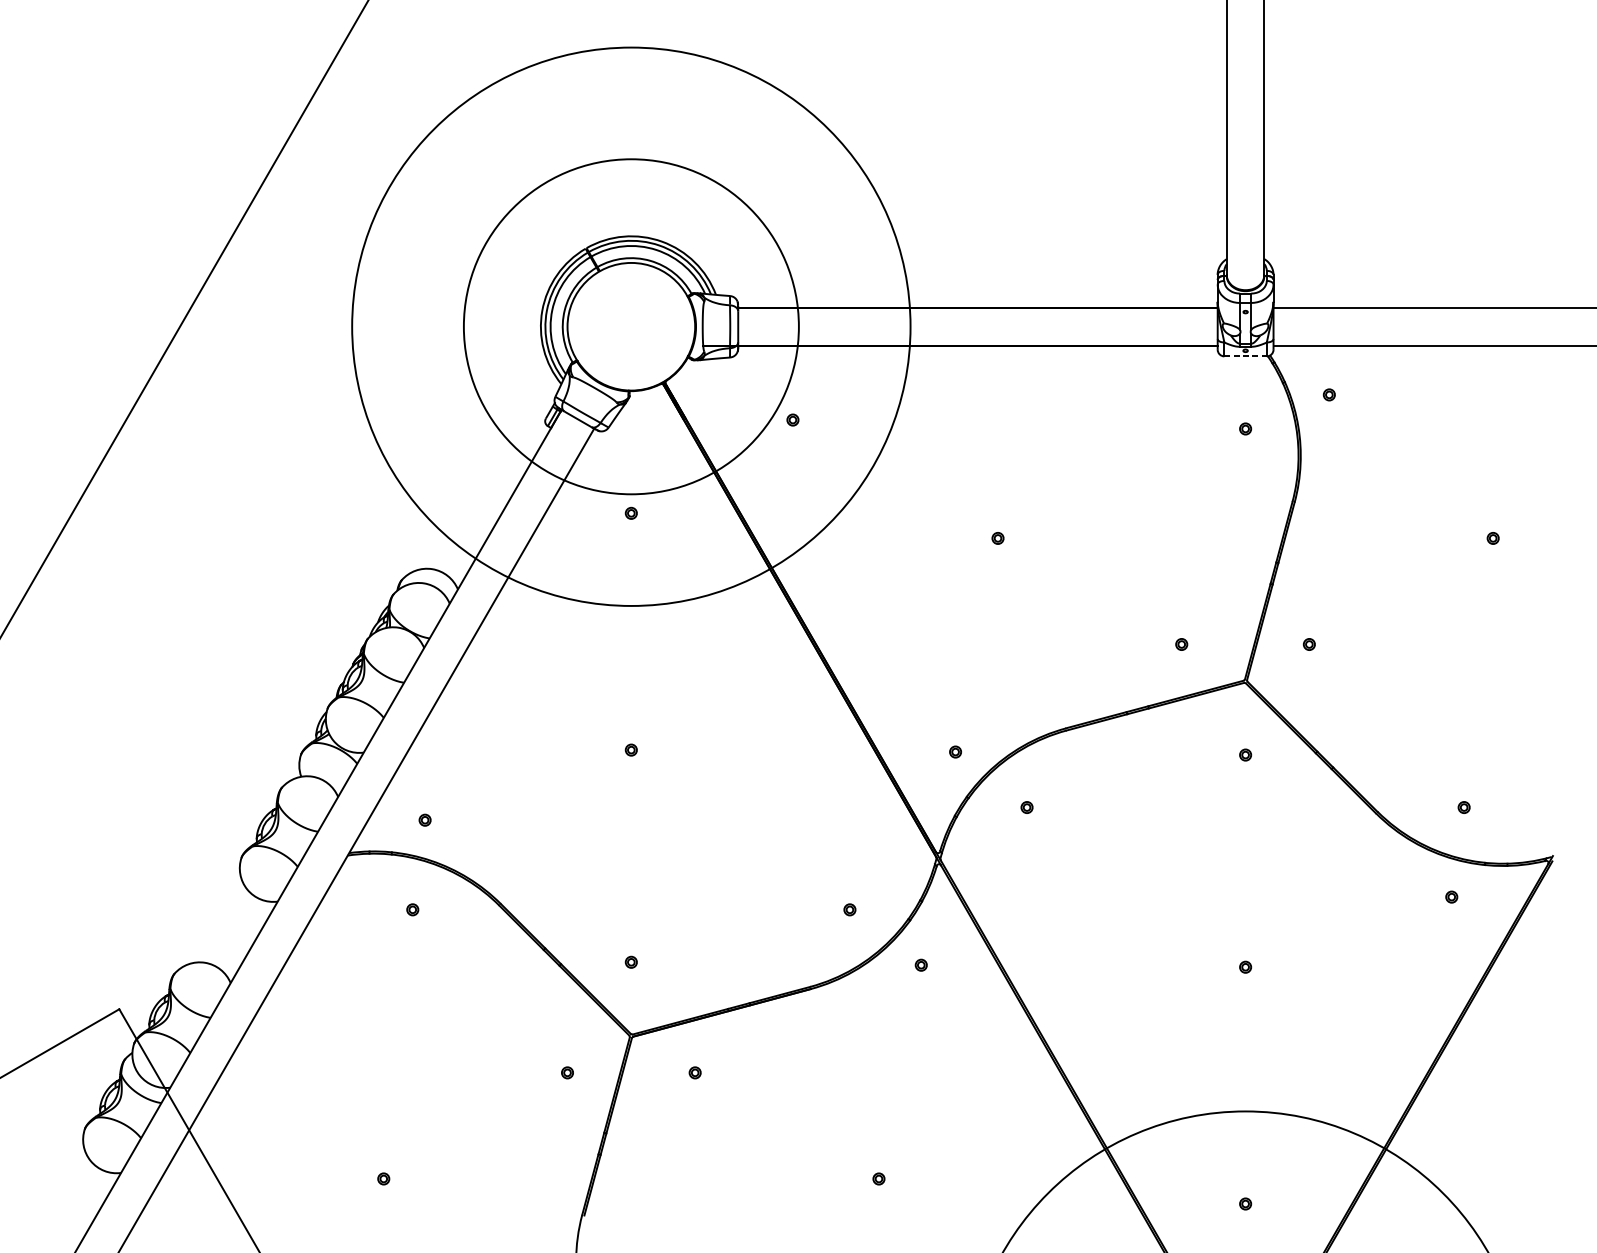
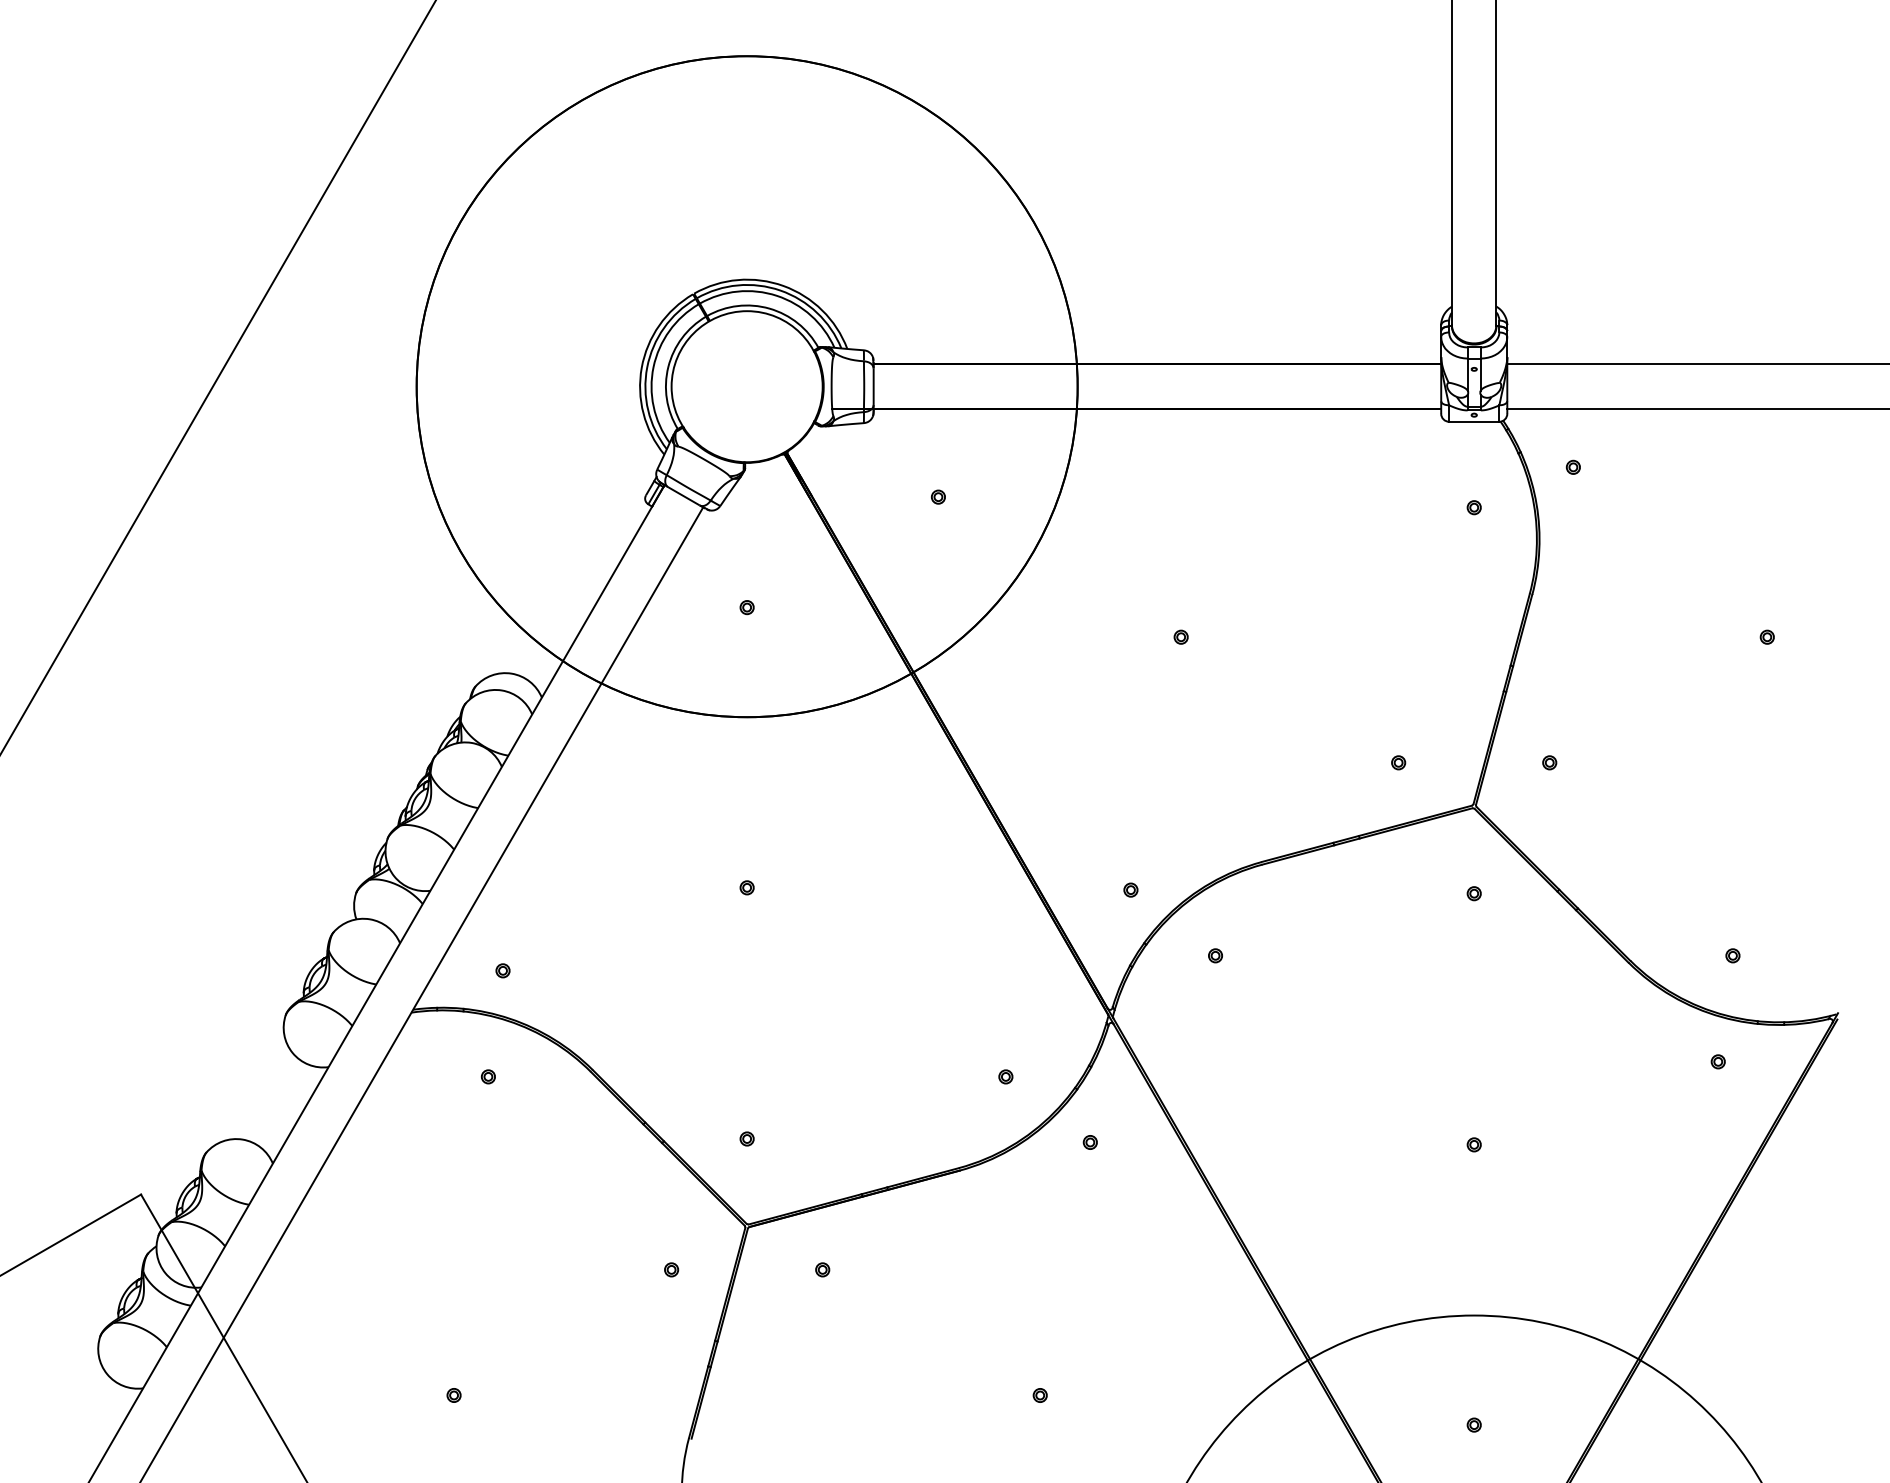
circle: (630, 326) -> (746, 386), size x1.67
line: (1245, 356) -> (1474, 421), dashed -> solid

